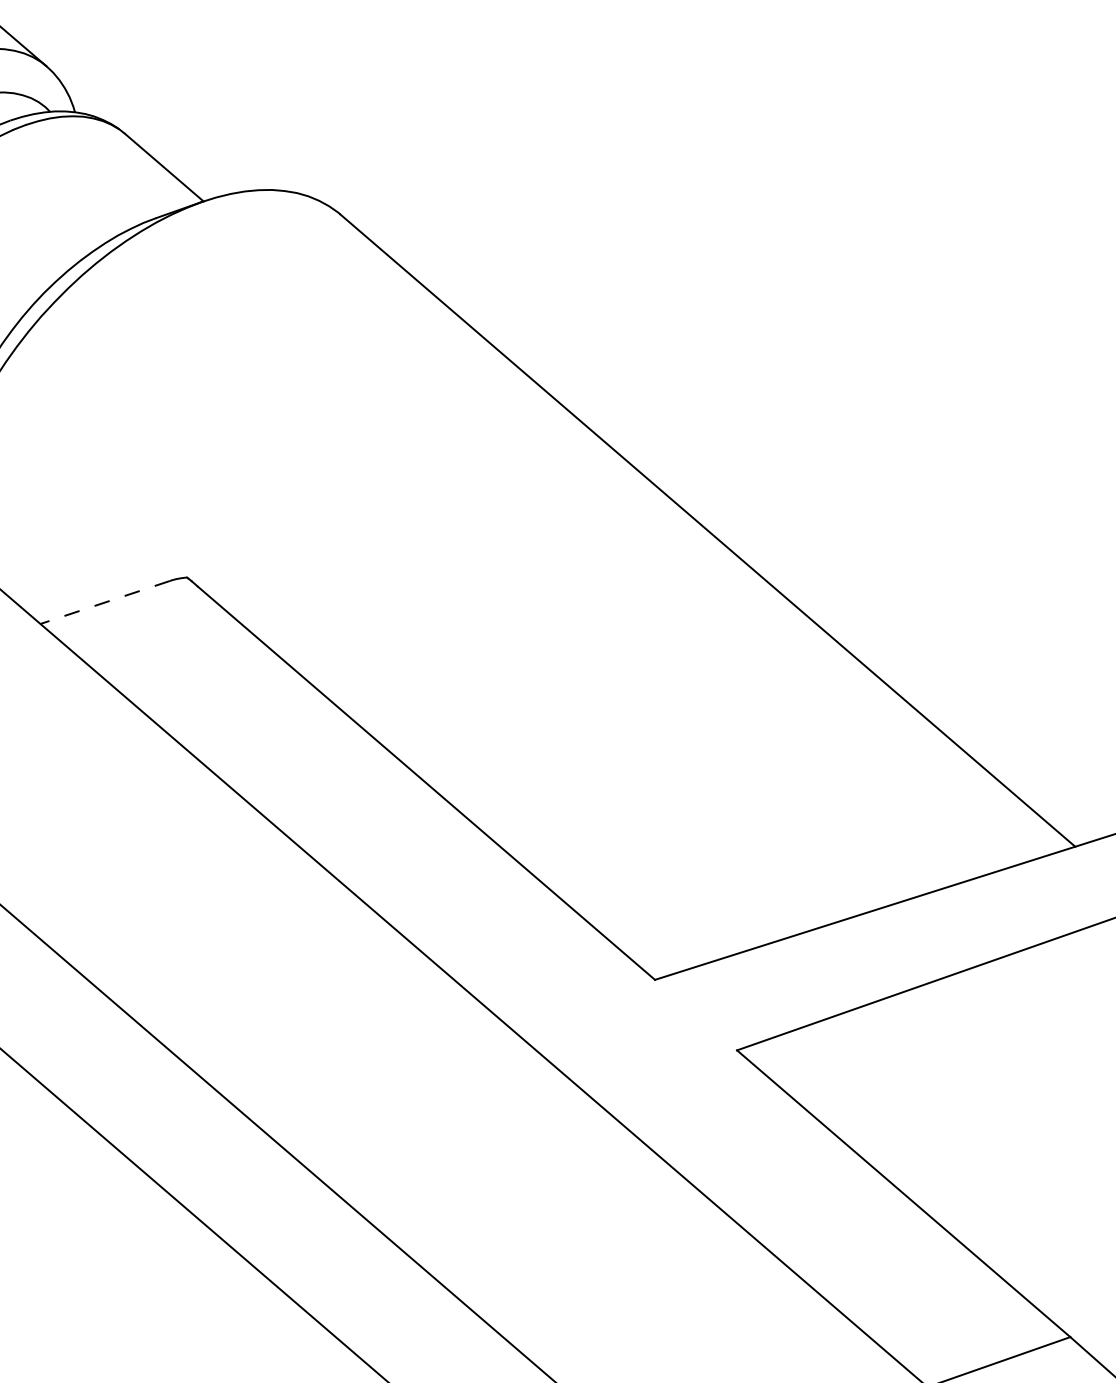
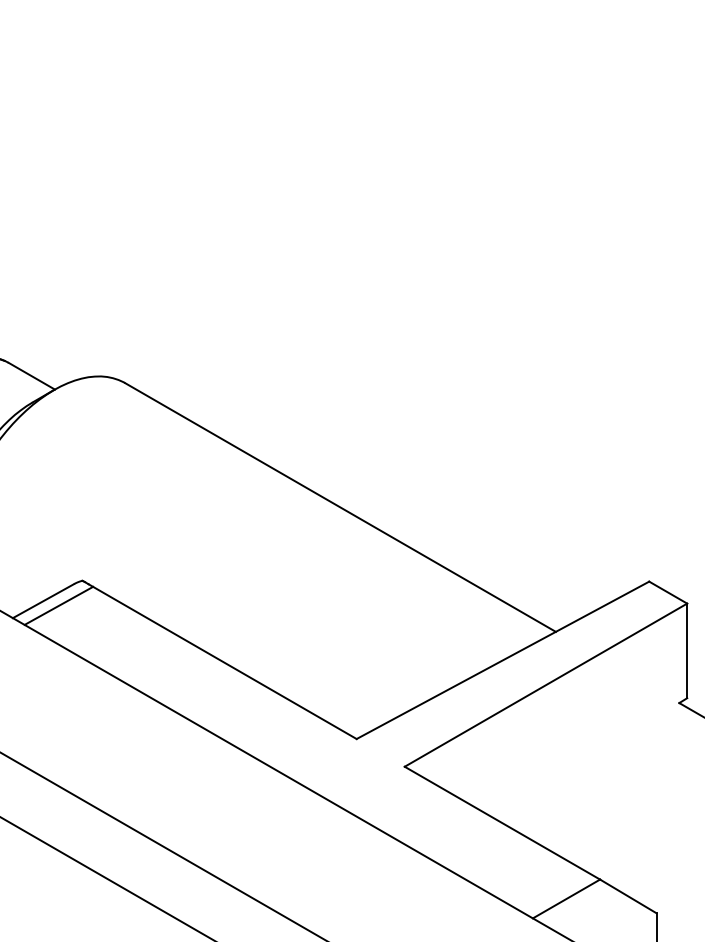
line: (105, 603) -> (43, 601), dashed -> solid
line: (132, 616) -> (58, 605), added

